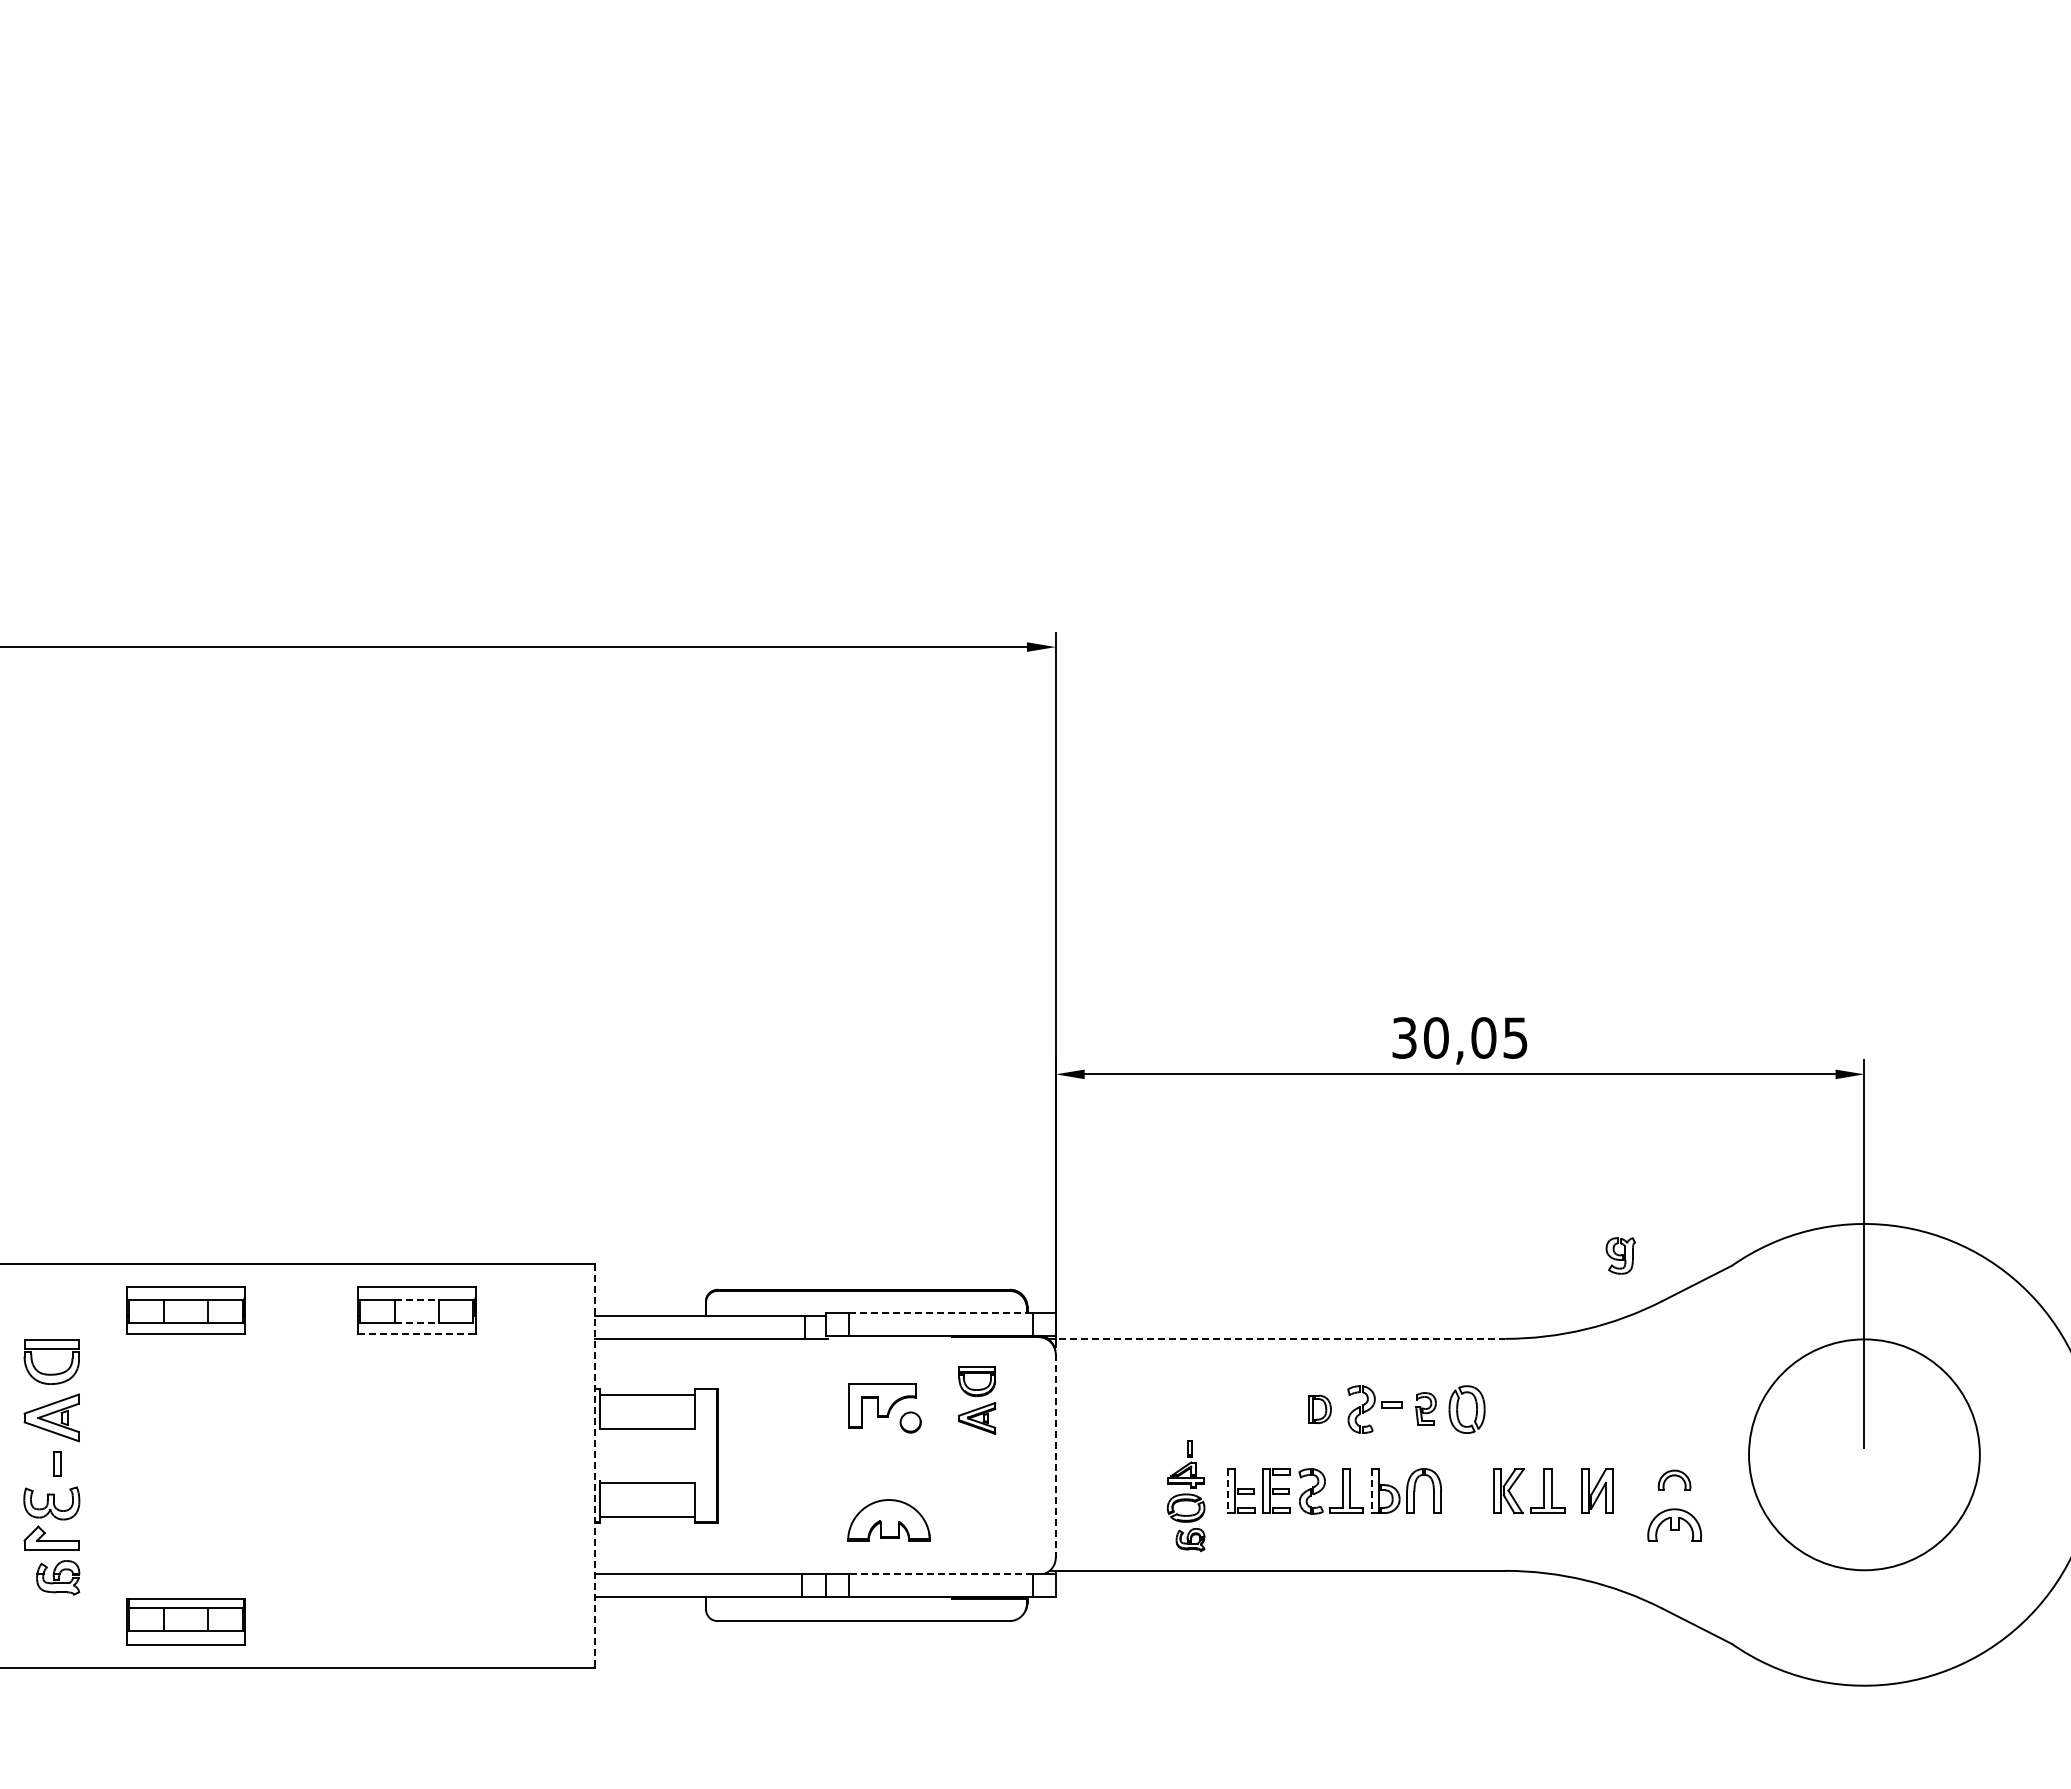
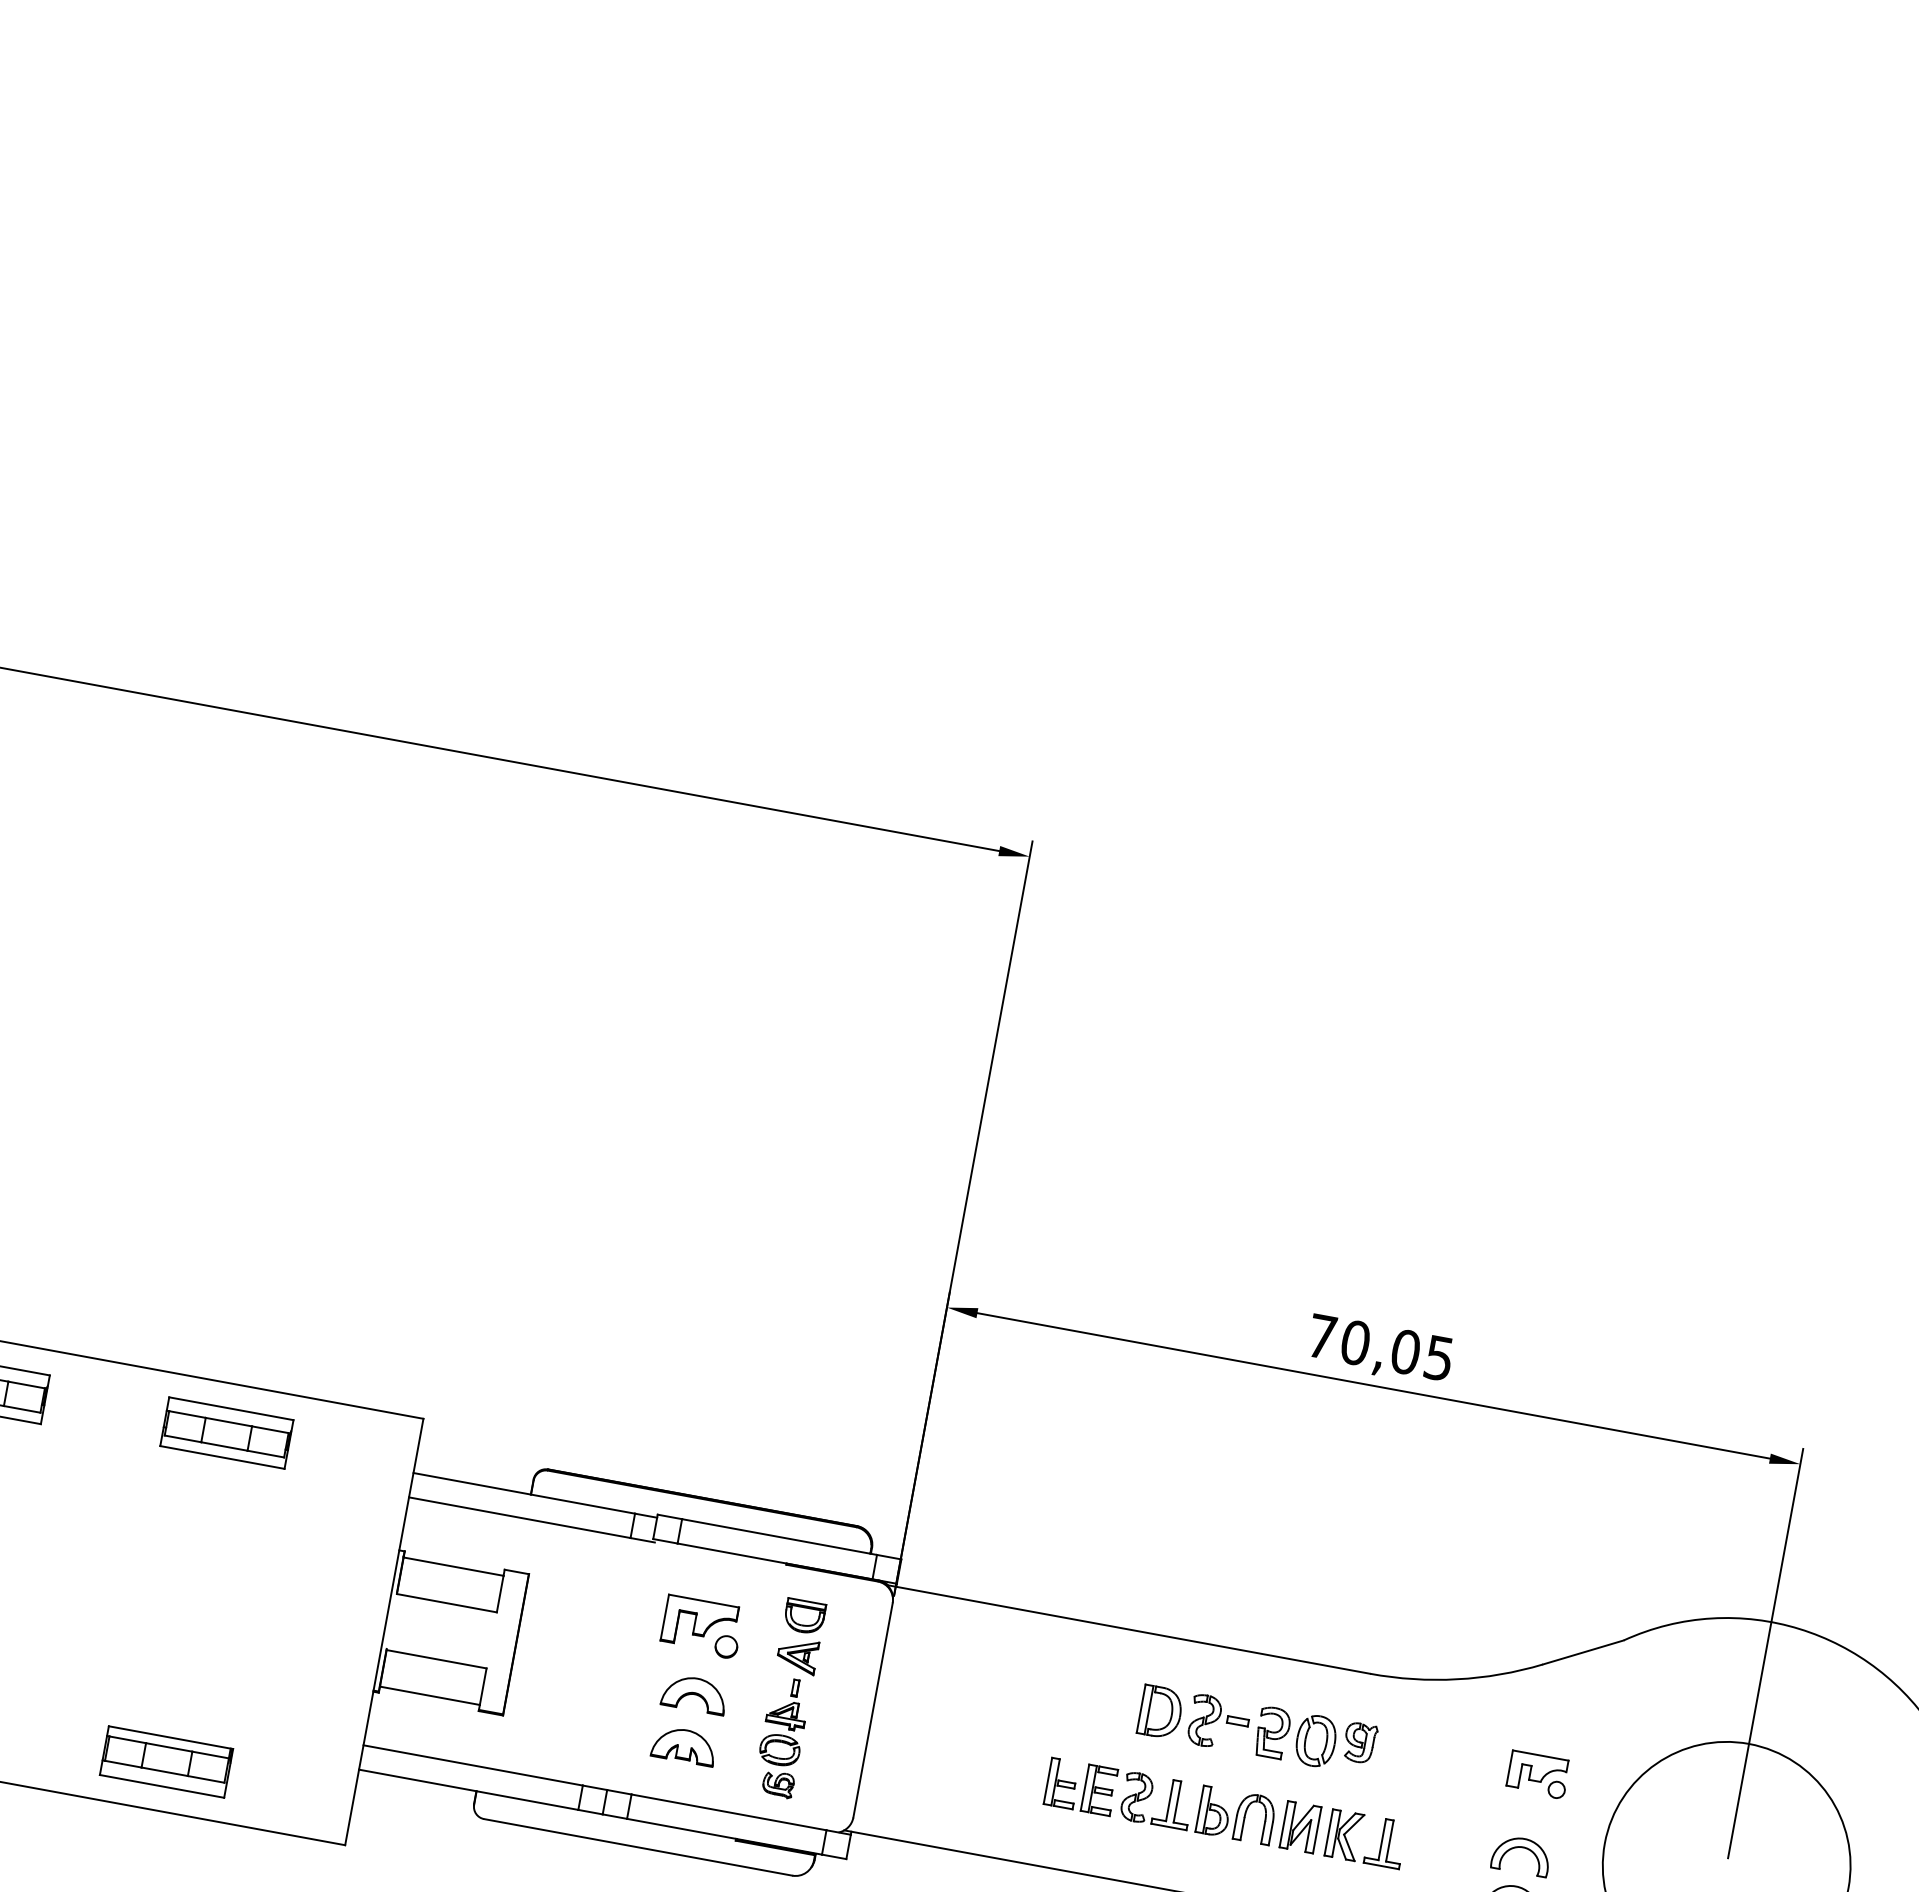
text: (1404, 1037) -> (1322, 1336), 30,05 -> 70,05
part: (1620, 1255) -> (1359, 1742), moved
line: (416, 1300) -> (228, 1422), dashed -> solid
line: (941, 1312) -> (780, 1536), dashed -> solid
line: (416, 1323) -> (224, 1446), dashed -> solid
line: (416, 1333) -> (222, 1457), dashed -> solid
line: (1276, 1338) -> (1128, 1629), dashed -> solid
part: (1676, 1403) -> (1538, 1775), added
part: (1425, 1408) -> (1272, 1731), size x1.43
part: (1319, 1409) -> (1160, 1712), size x1.67
line: (1055, 1456) -> (872, 1710), dashed -> solid
line: (594, 1466) -> (384, 1632), dashed -> solid
part: (889, 1470) -> (694, 1693), added
part: (1674, 1479) -> (1521, 1855), size x1.67
part: (1597, 1490) -> (1300, 1826), moved
line: (1228, 1491) -> (1048, 1781), dashed -> solid
line: (1371, 1491) -> (1199, 1808), dashed -> solid
part: (1185, 1495) -> (781, 1736), moved
part: (888, 1519) -> (684, 1744), size x0.71
line: (940, 1573) -> (728, 1812), dashed -> solid
part: (416, 1621) -> (166, 1761), added

